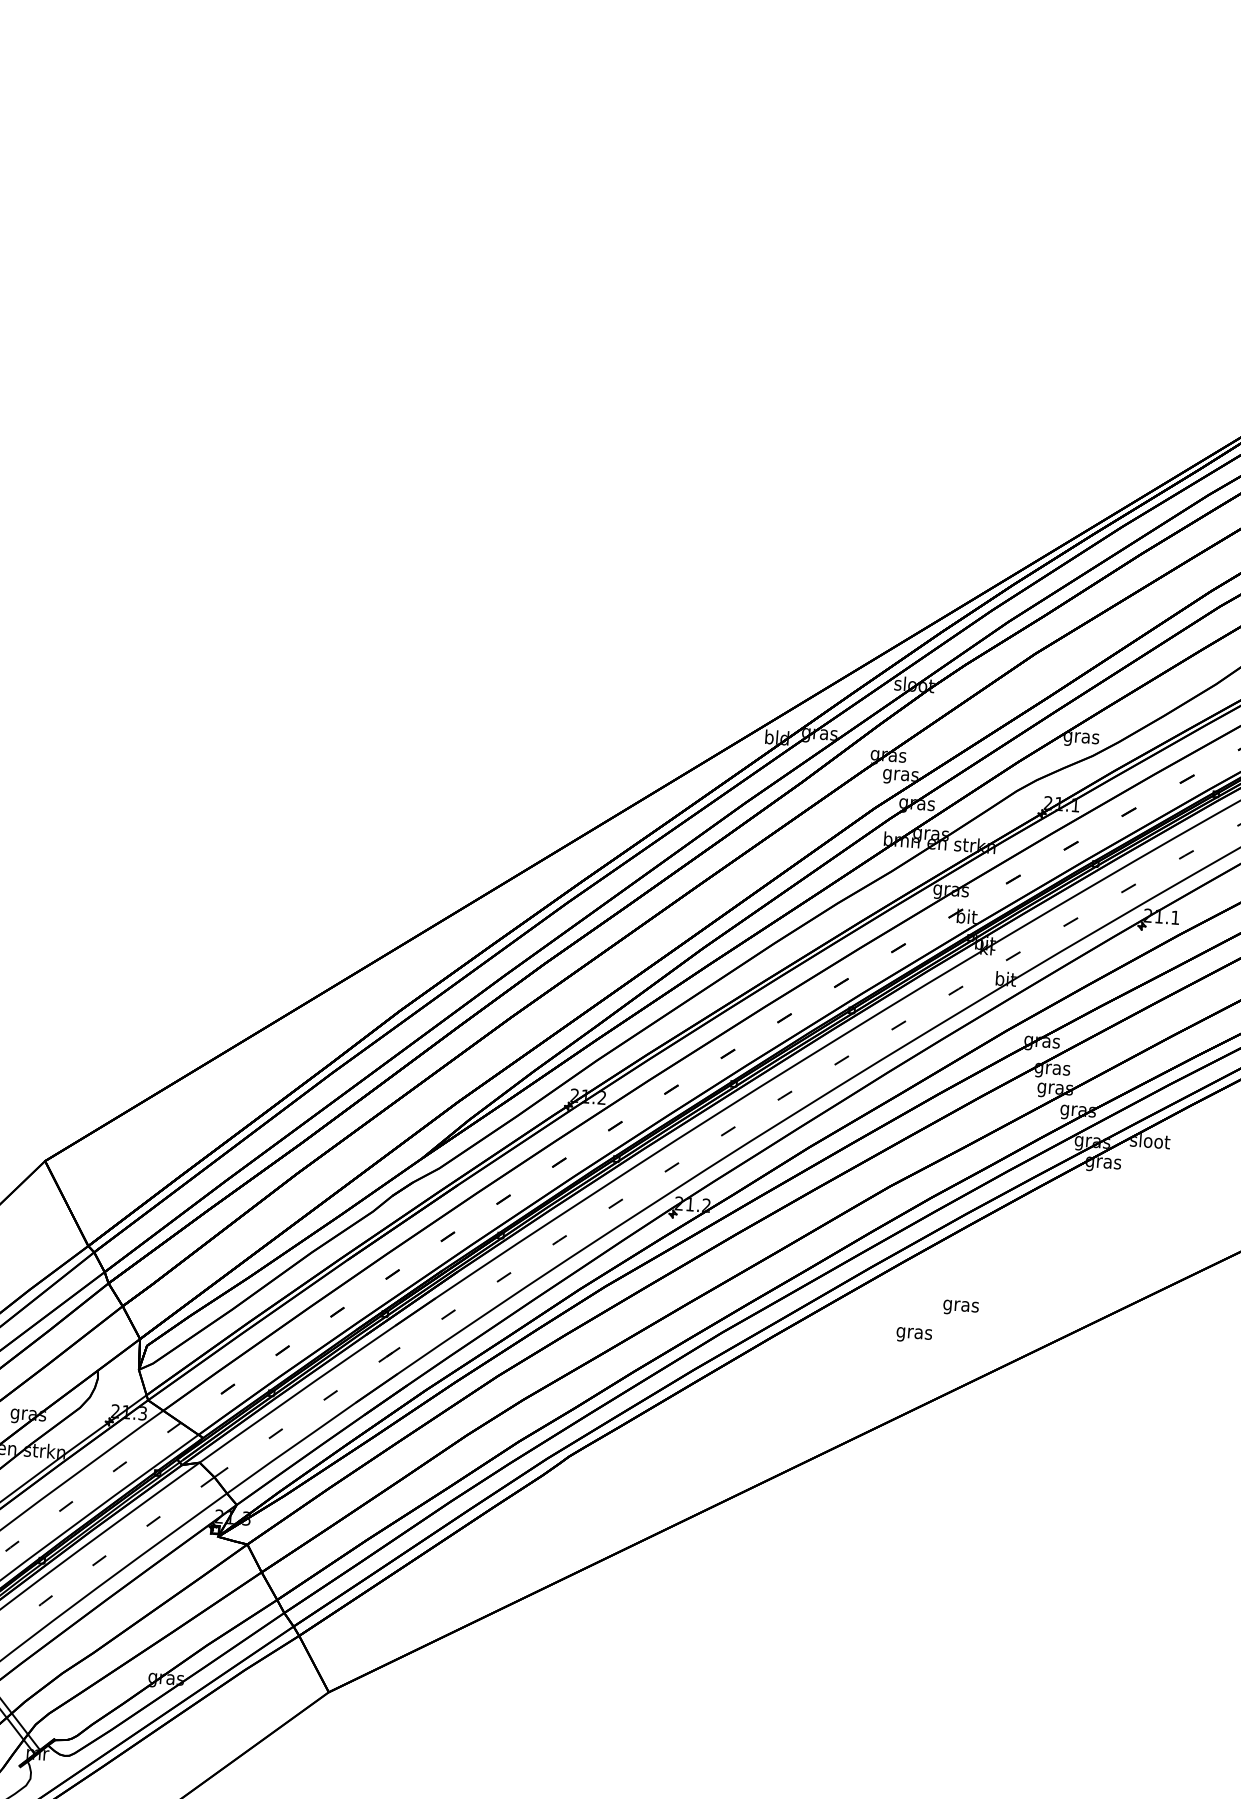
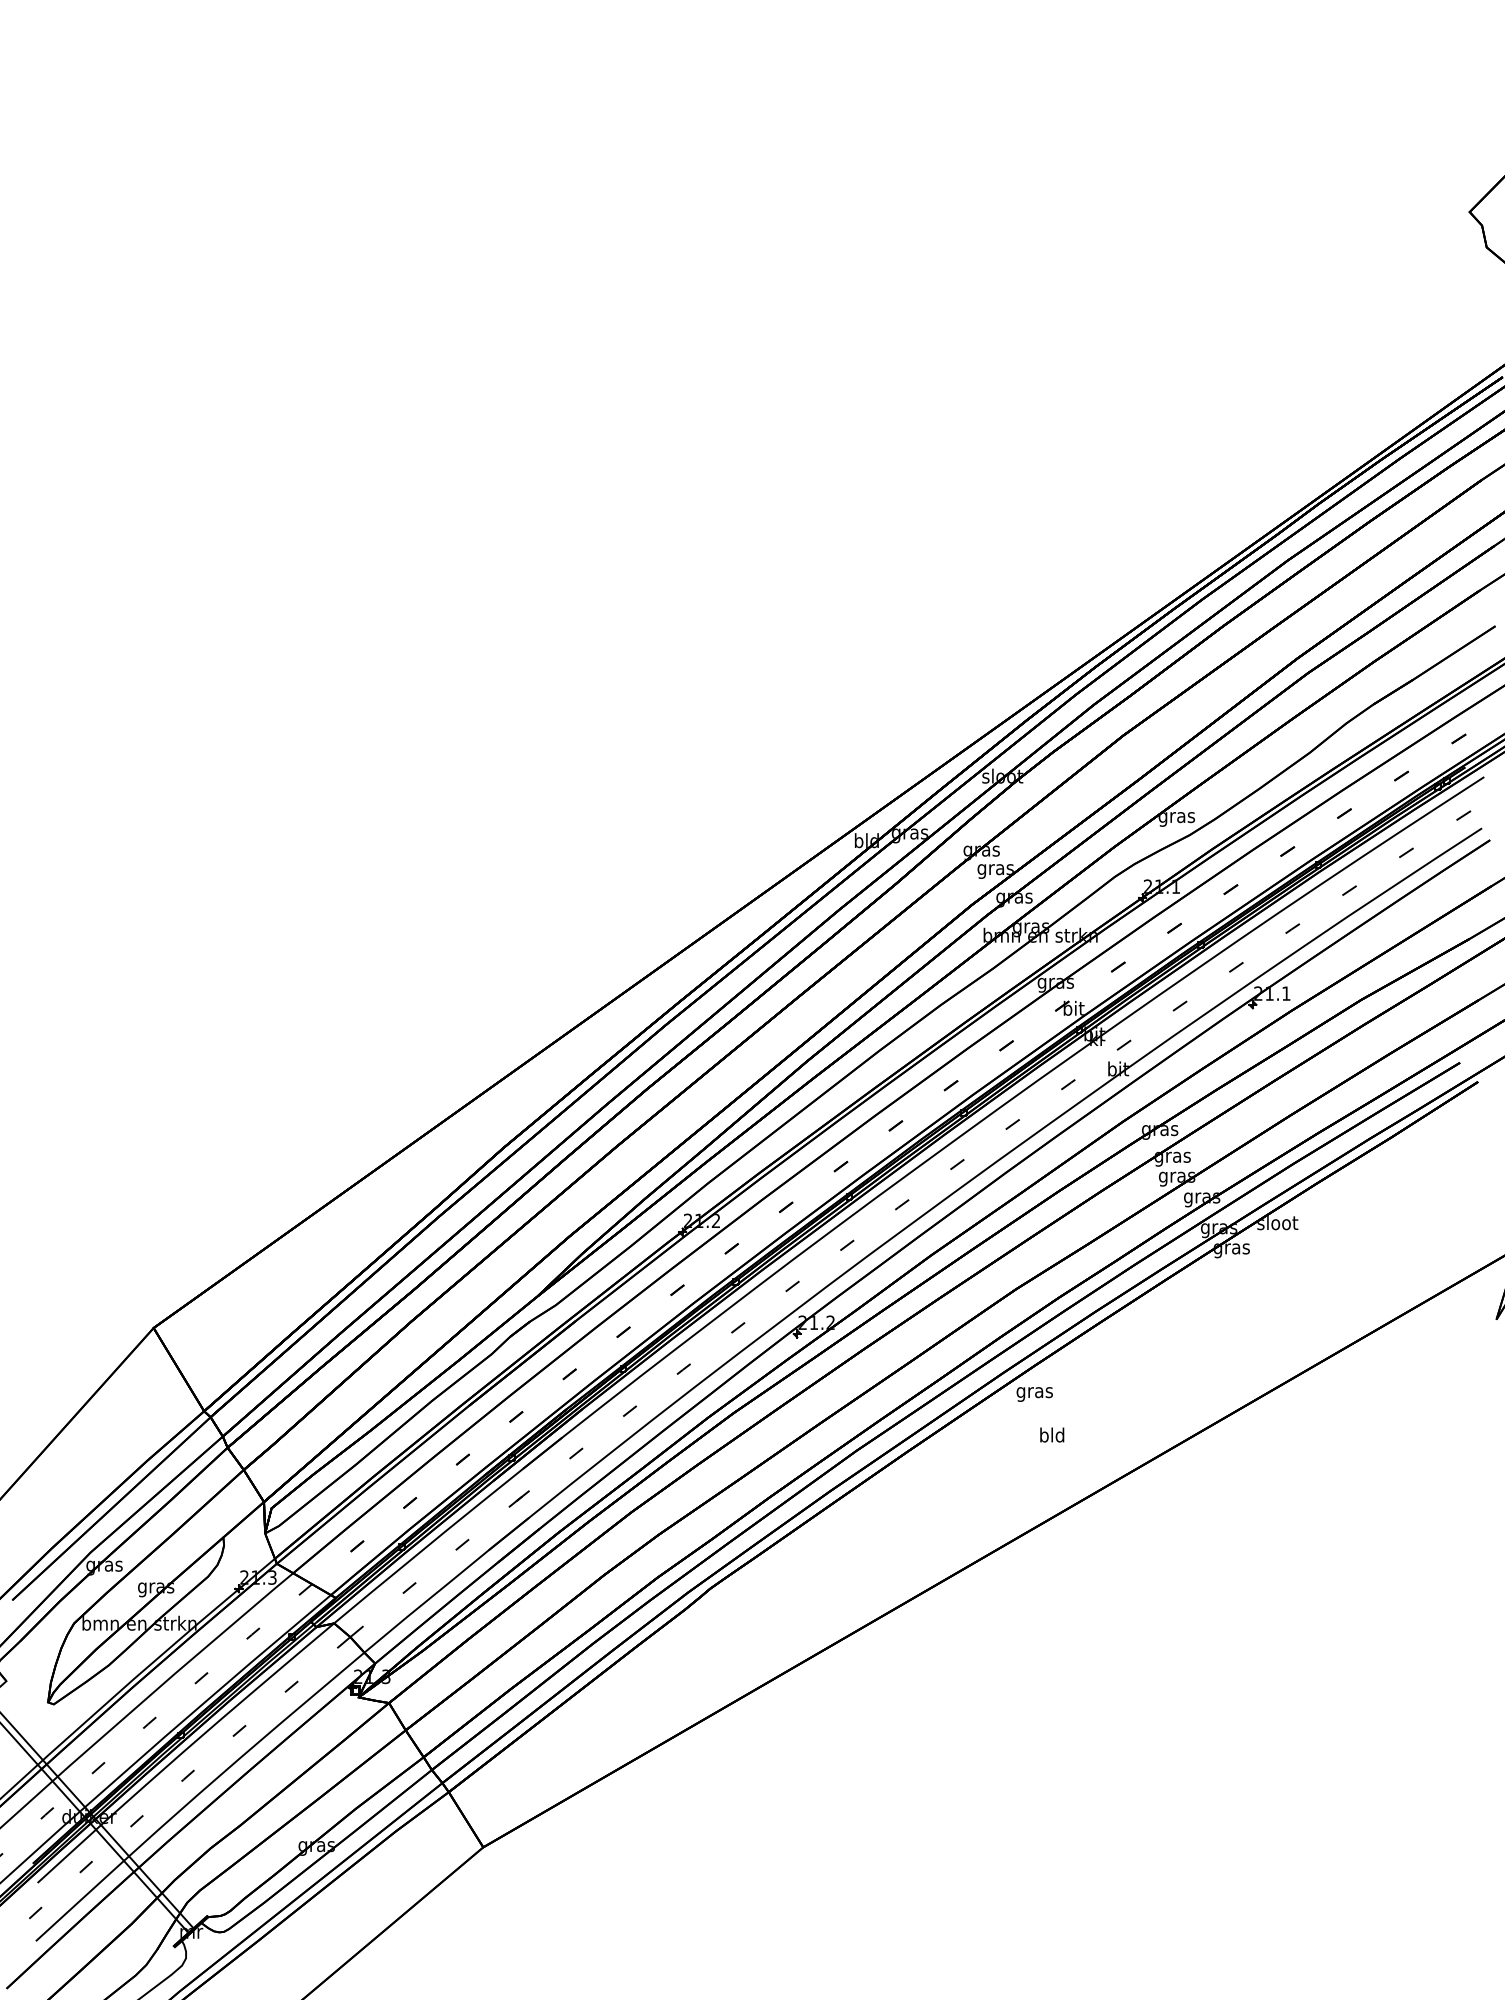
text: (960, 1307) -> (1034, 1394), moved
text: (914, 1332) -> (1052, 1436), gras -> bld

